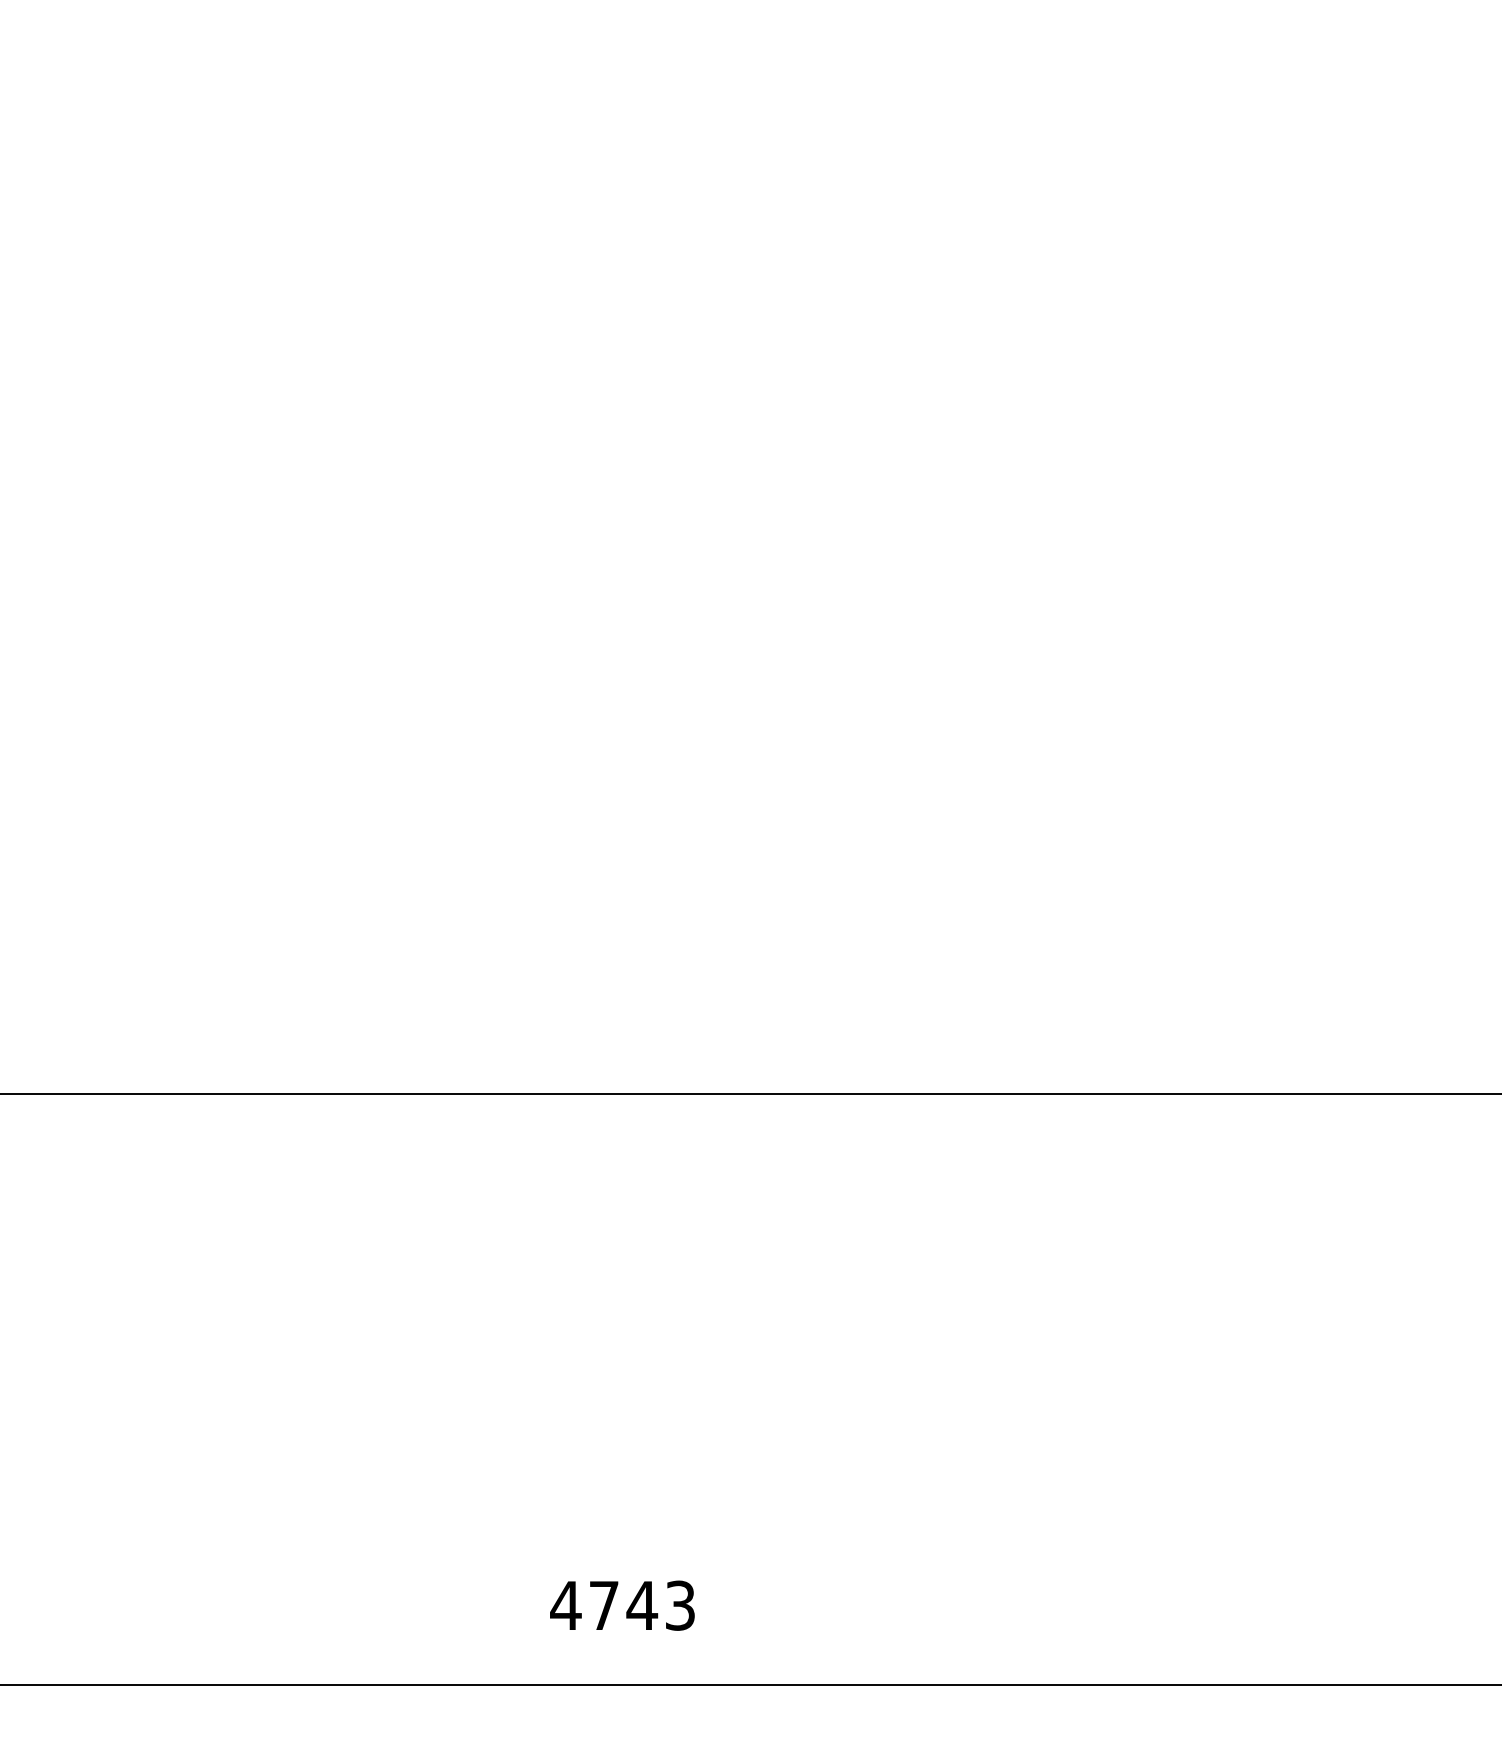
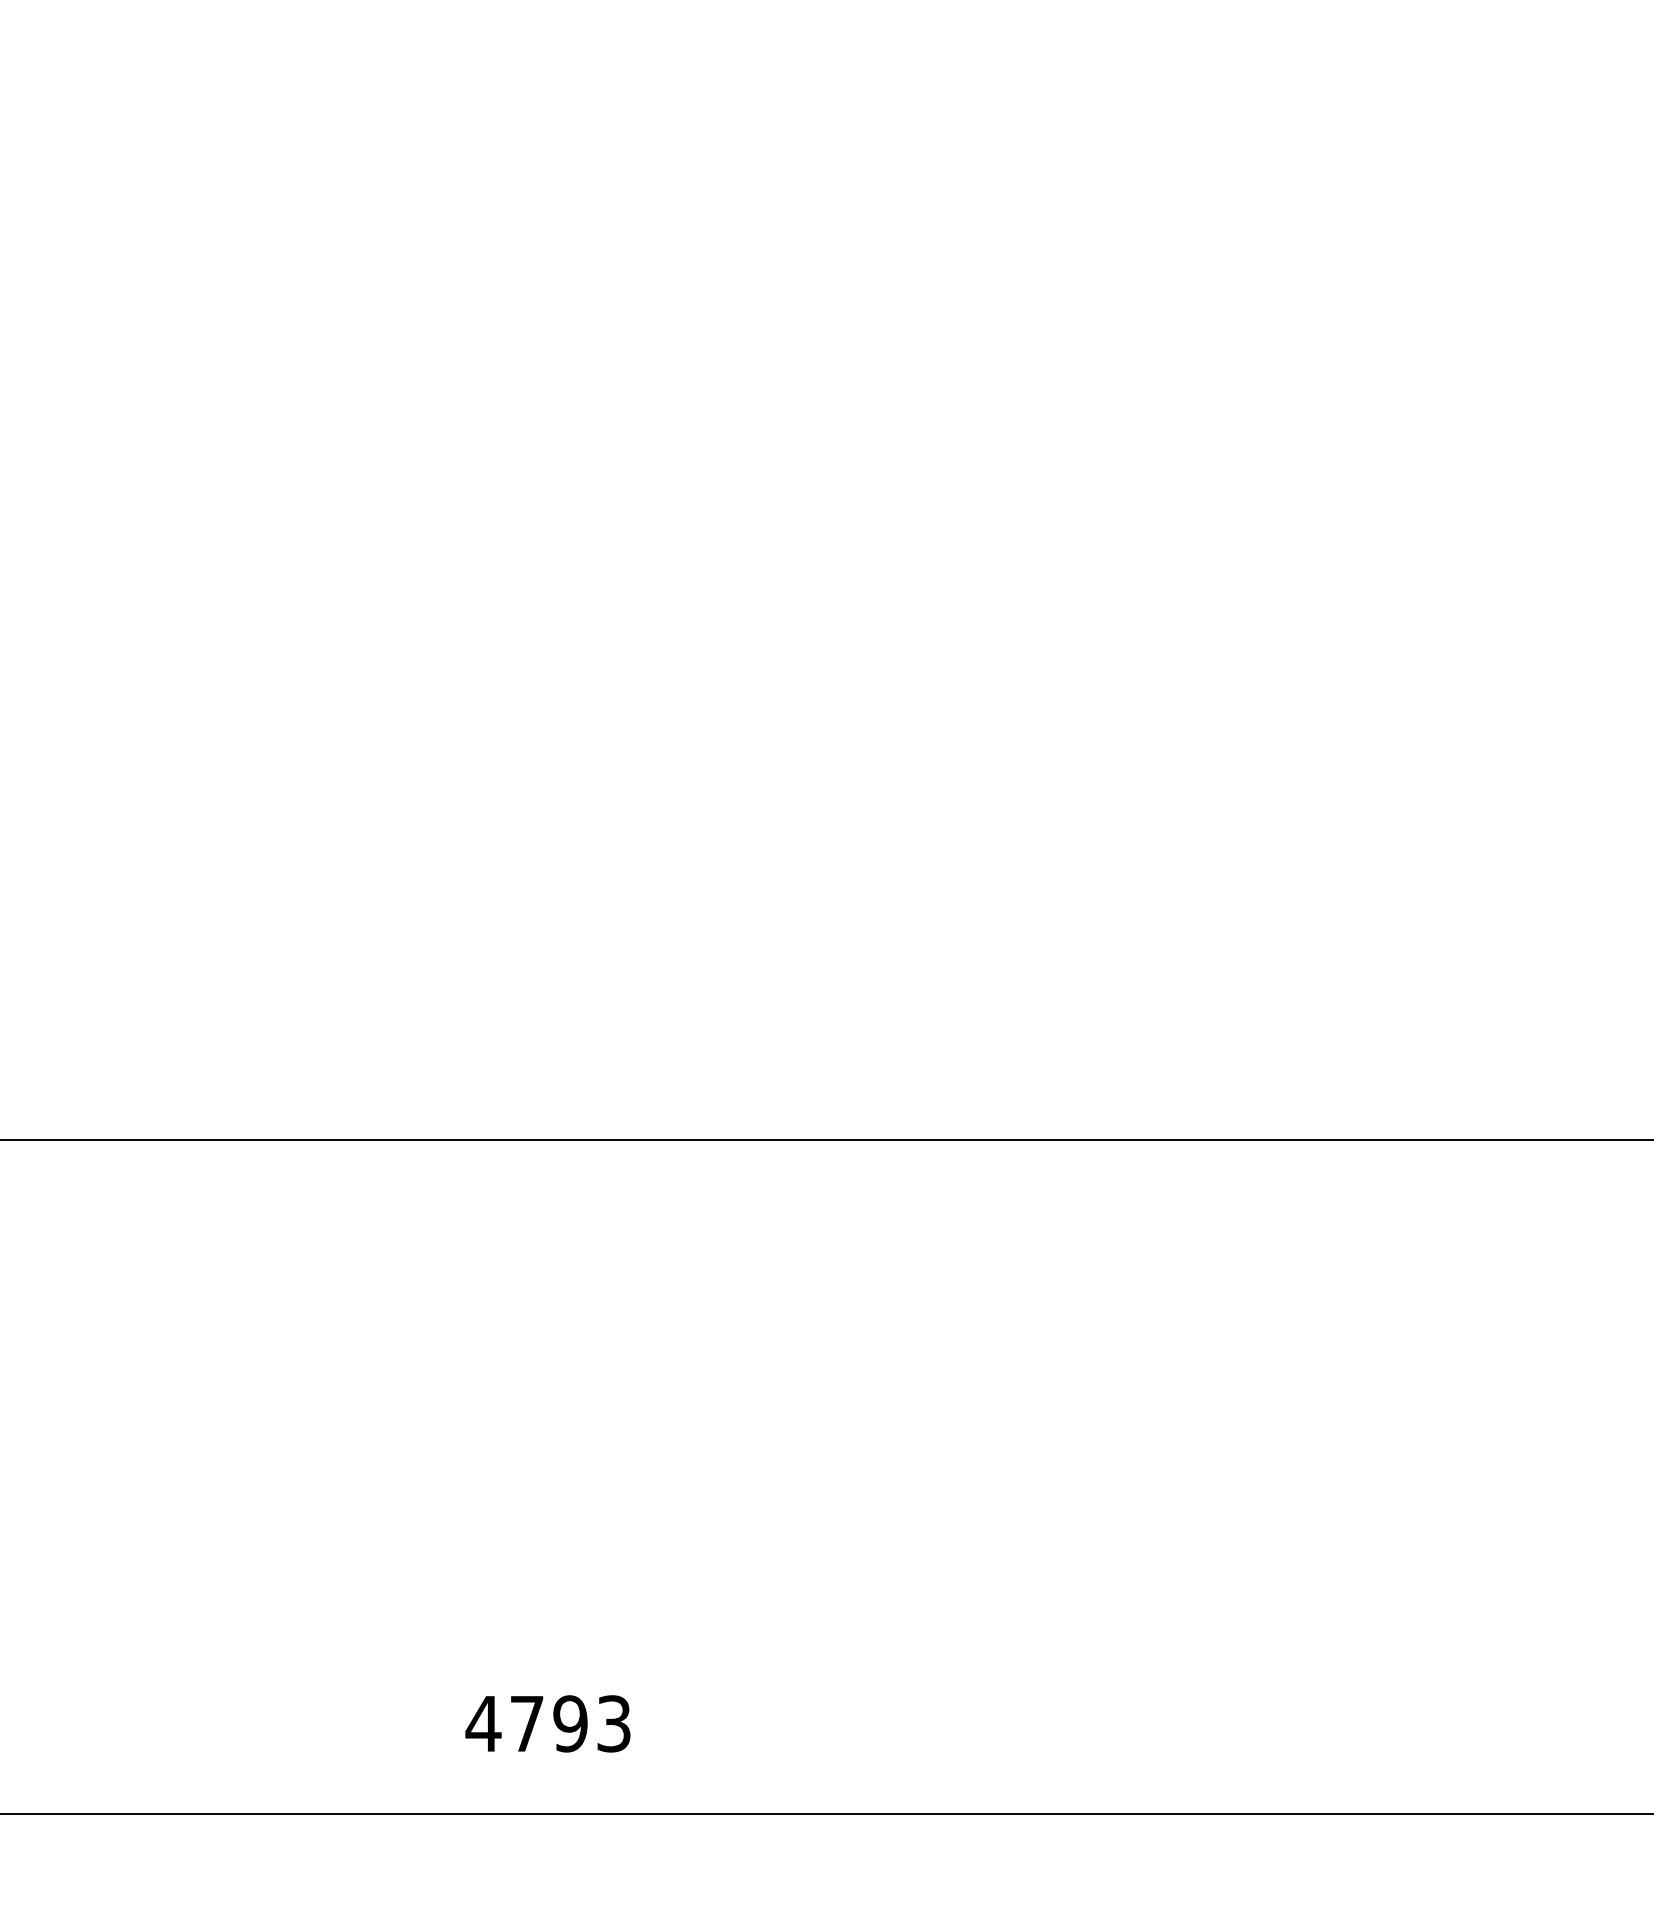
text: (642, 1605) -> (570, 1723), 4743 -> 4793

